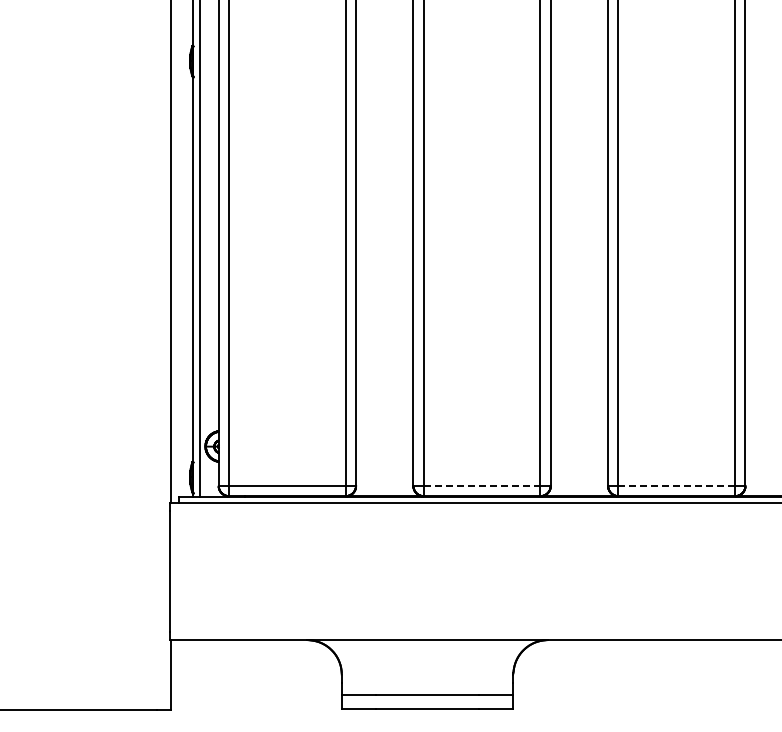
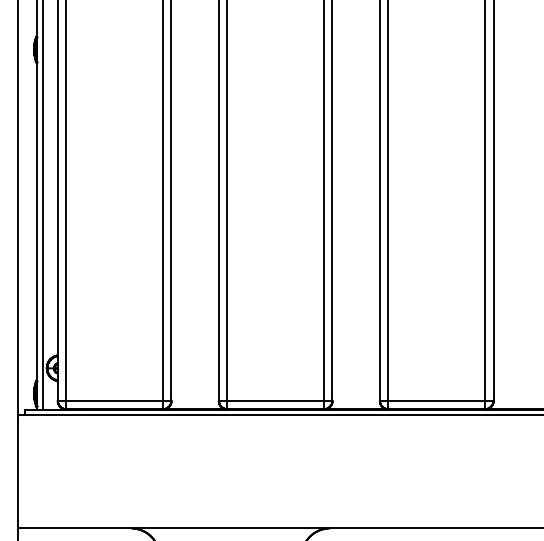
line: (482, 485) -> (276, 400), dashed -> solid
line: (677, 485) -> (437, 400), dashed -> solid

